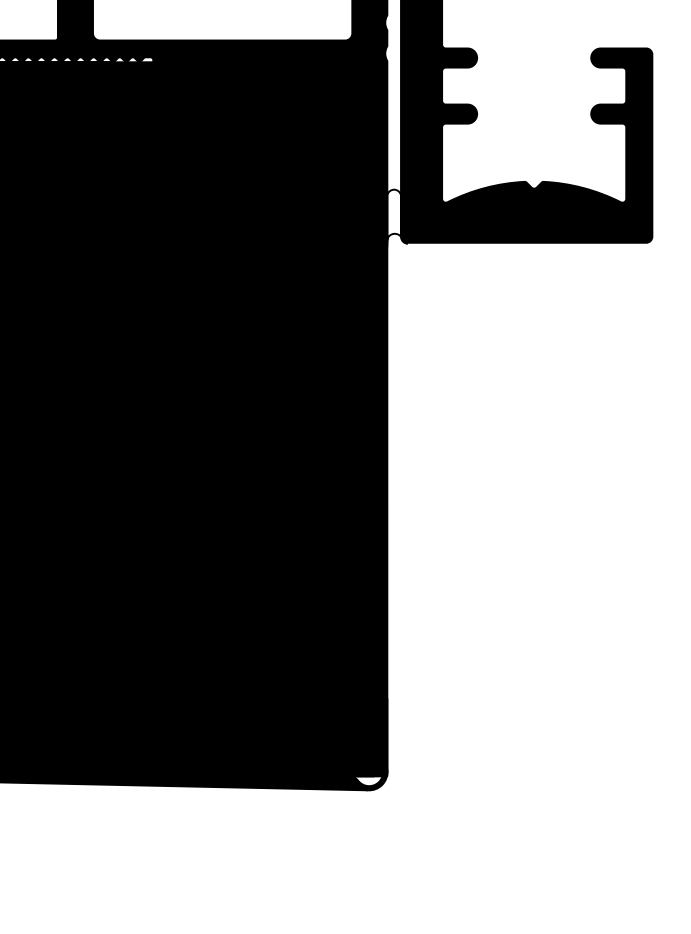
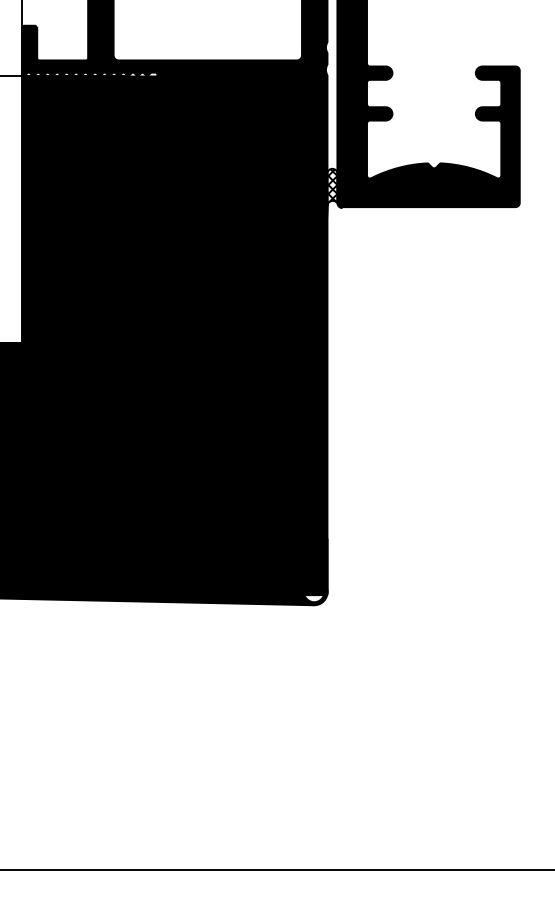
hatch: (394, 214) -> (332, 186), added

